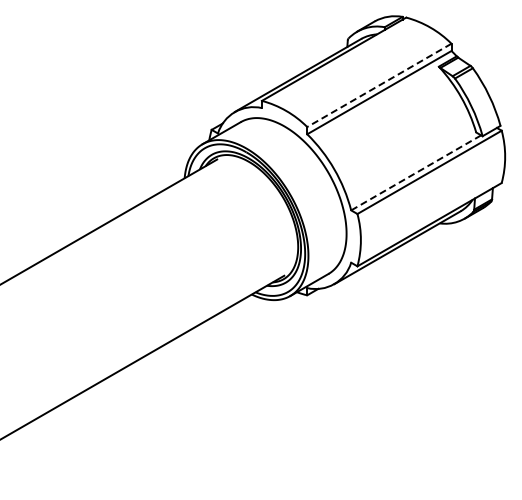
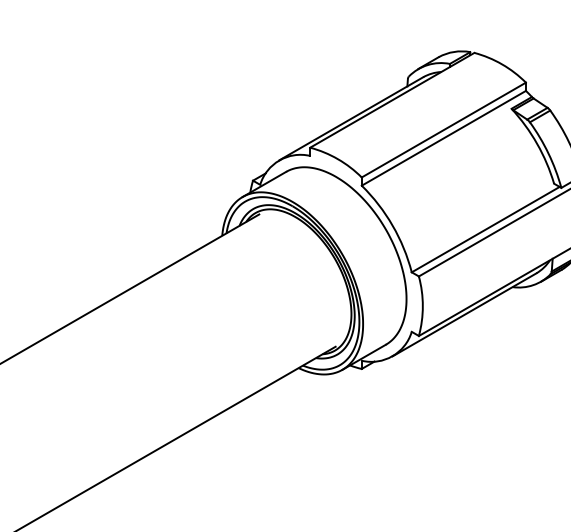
line: (378, 85) -> (442, 130), dashed -> solid
line: (415, 173) -> (484, 230), dashed -> solid

